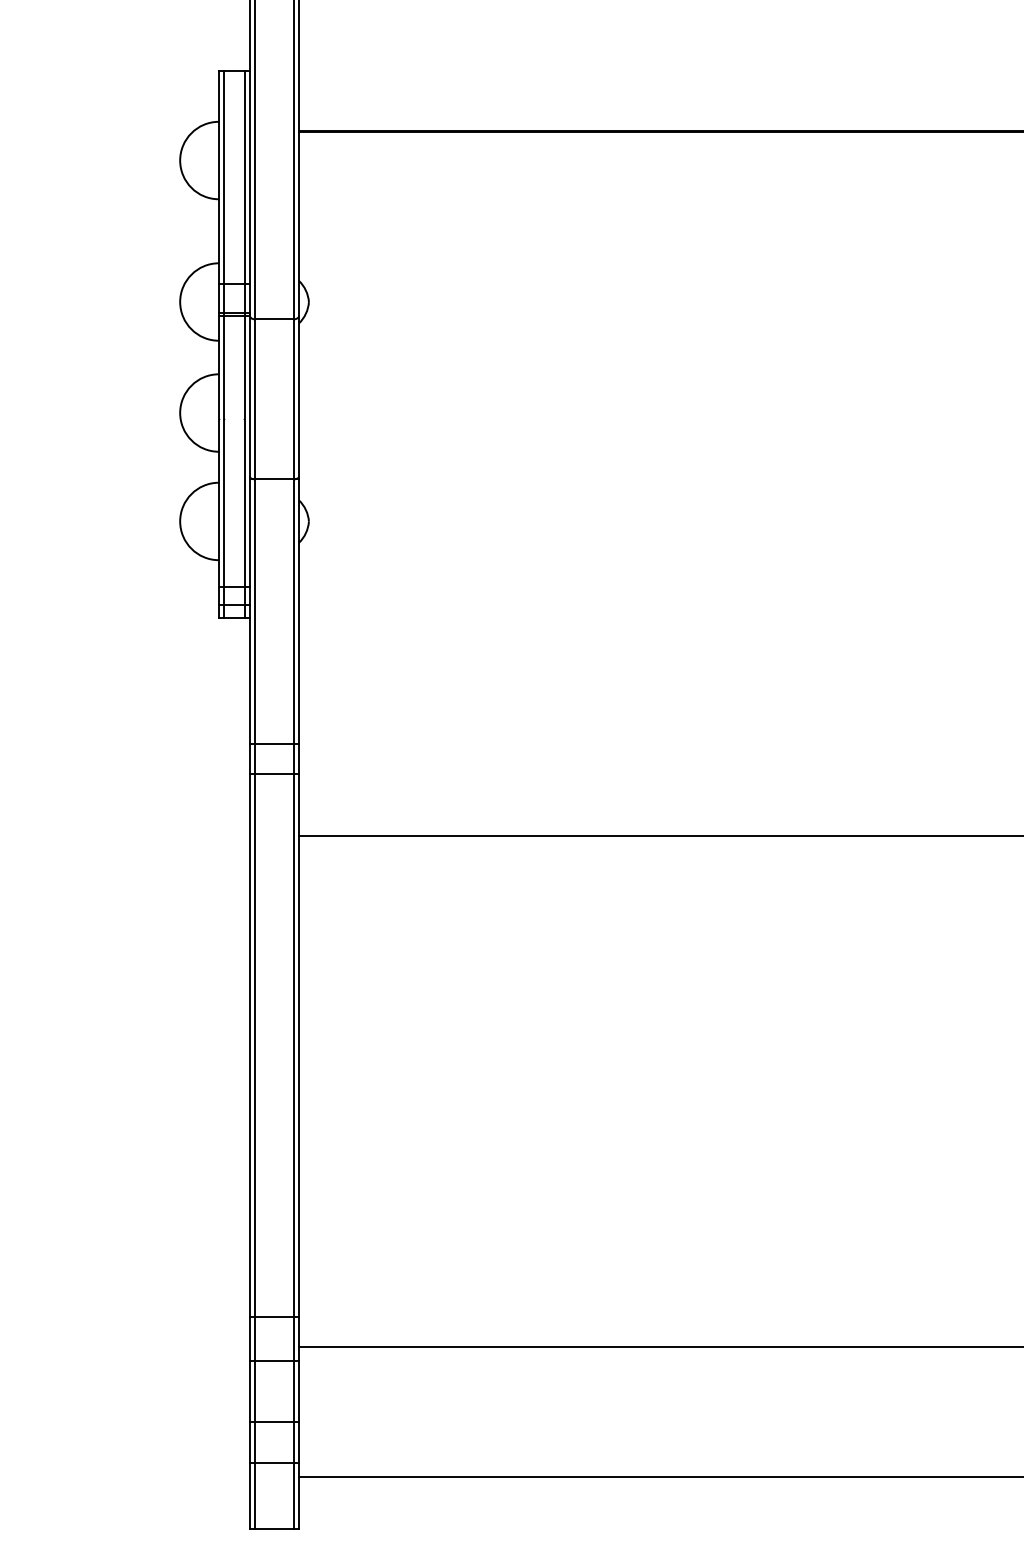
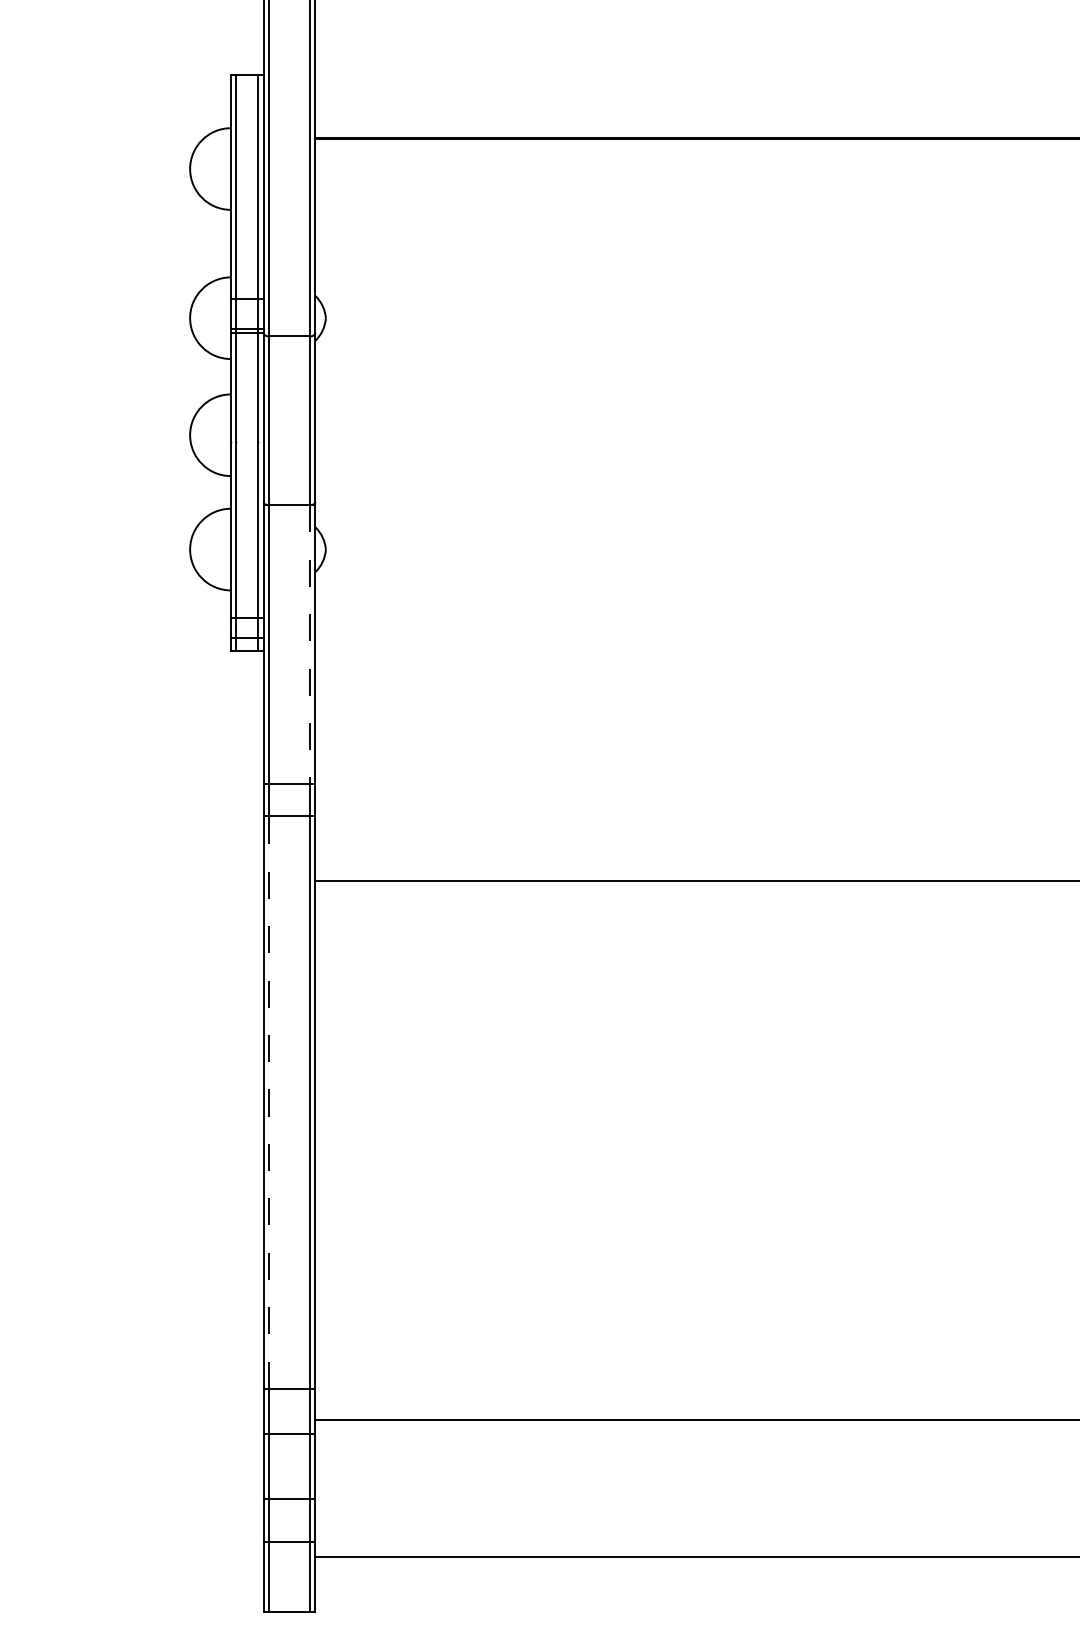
line: (293, 612) -> (309, 645), solid -> dashed
line: (255, 1045) -> (269, 1102), solid -> dashed

